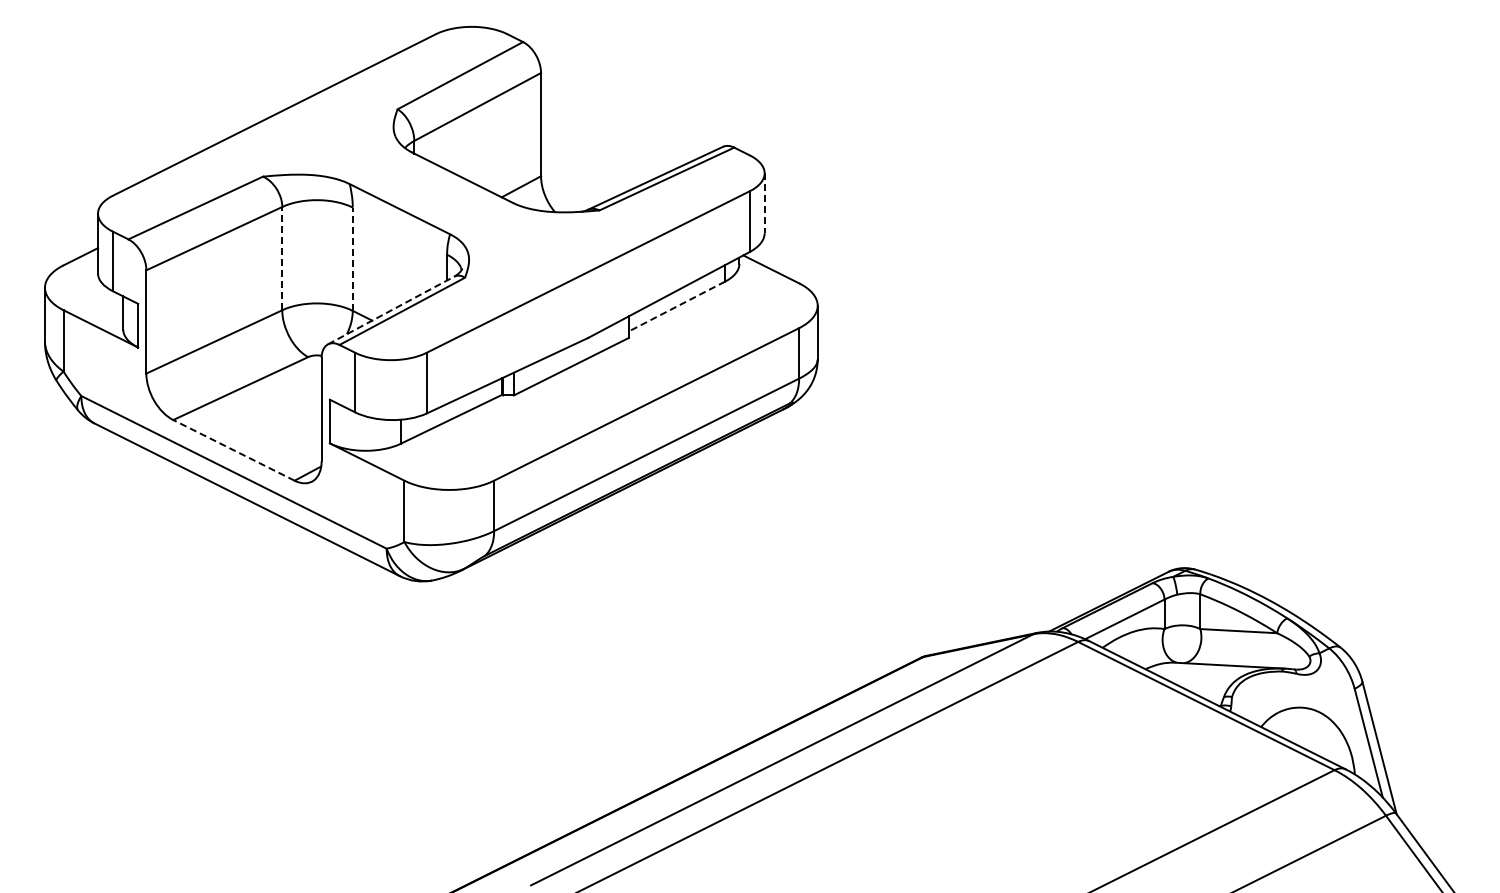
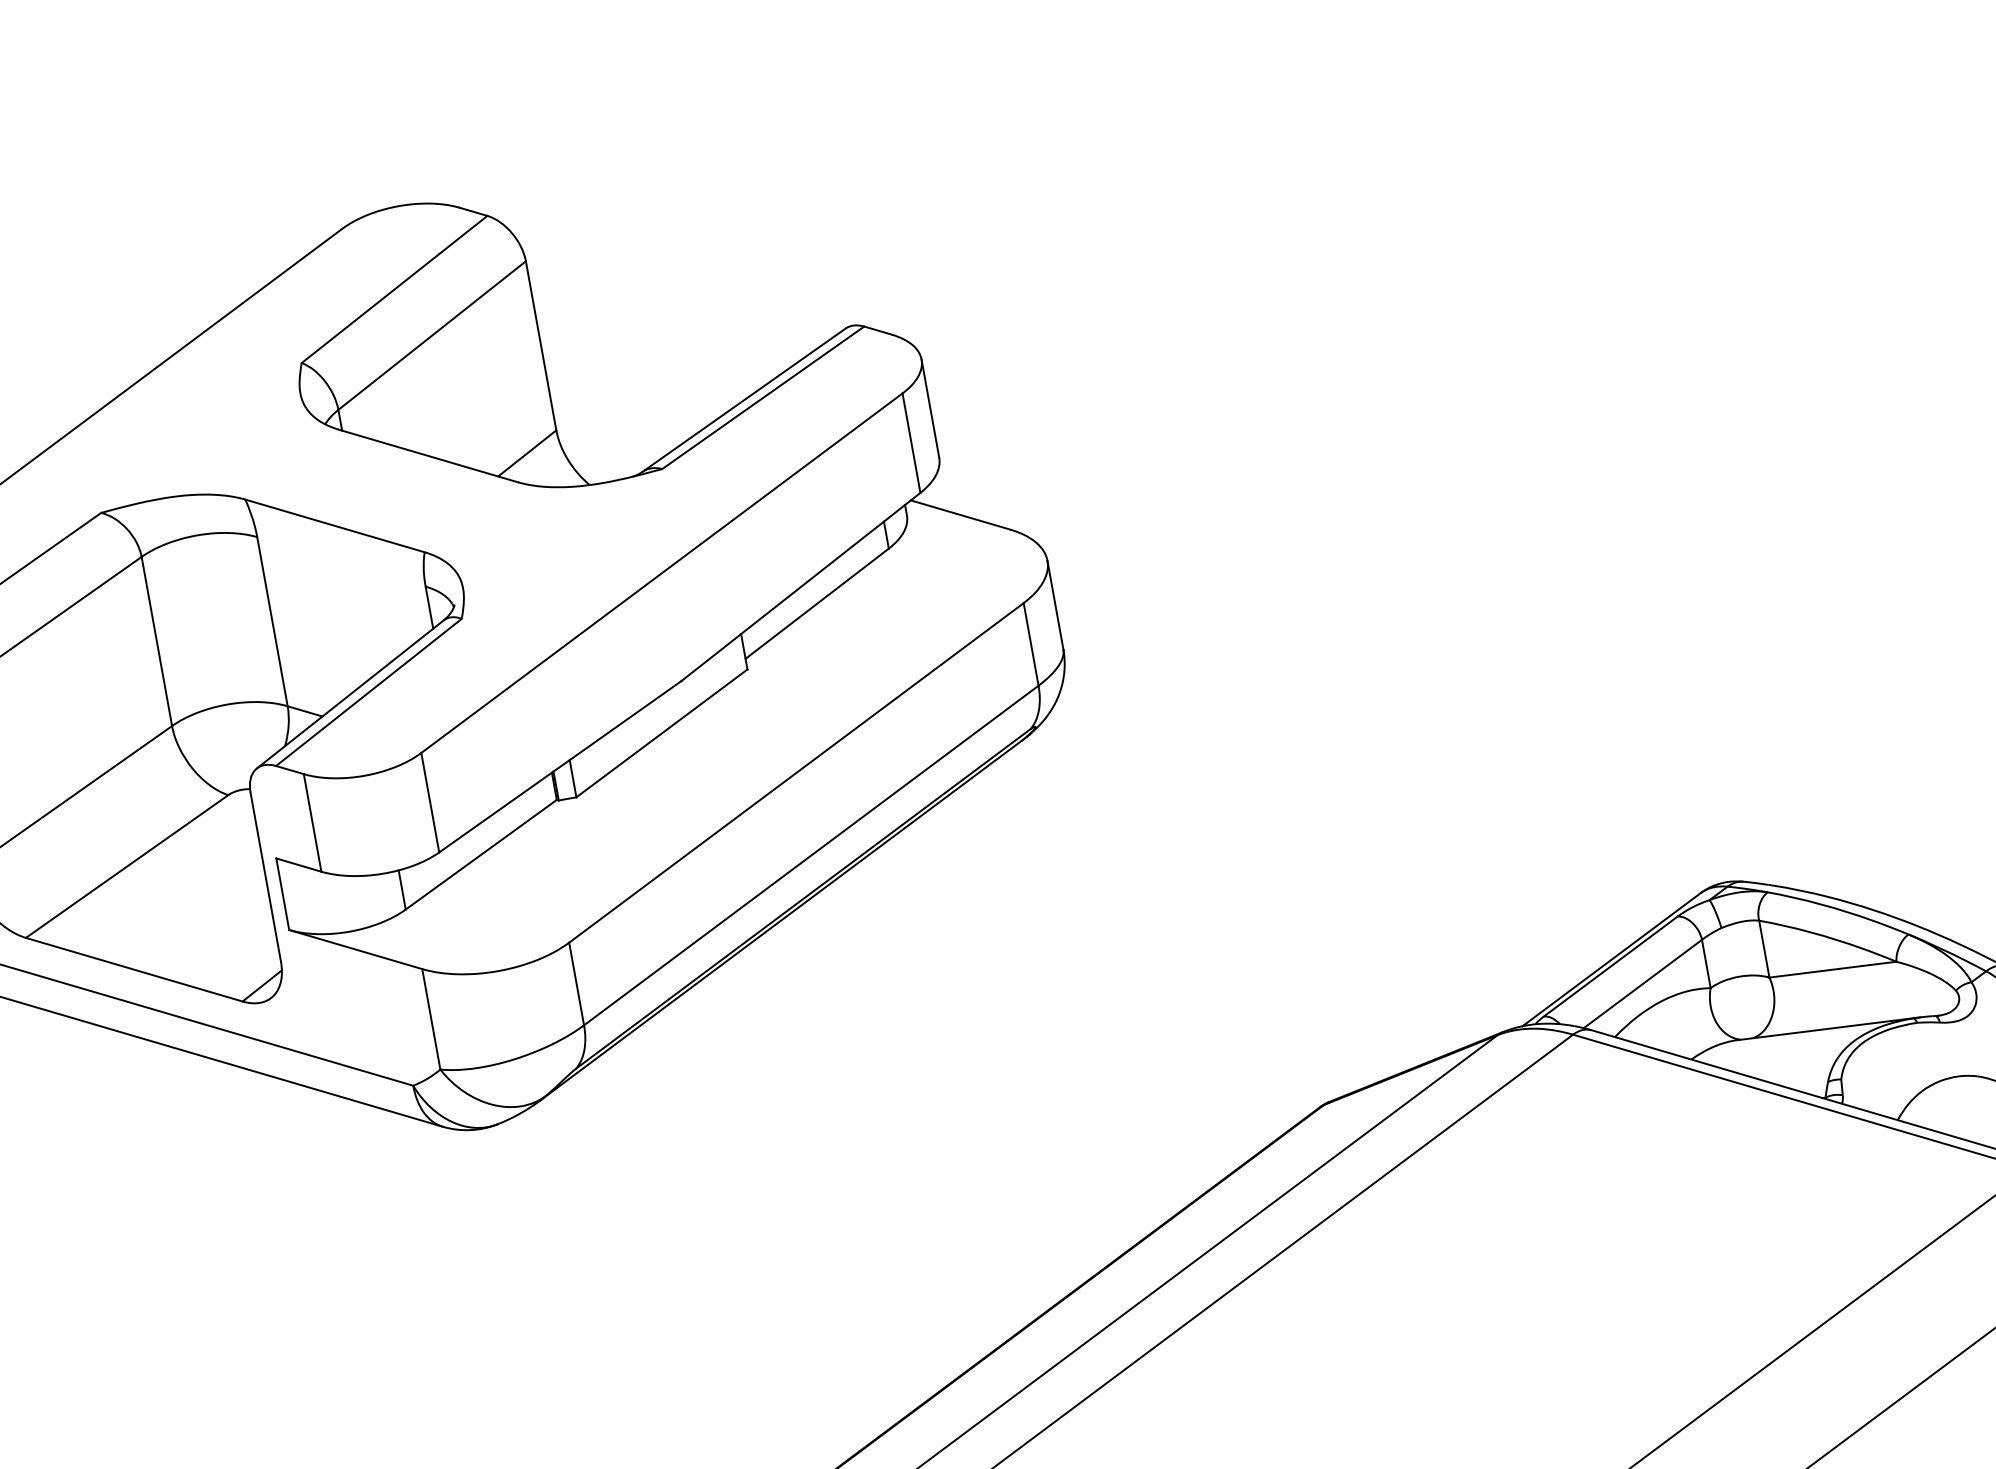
line: (764, 203) -> (930, 409), dashed -> solid
line: (282, 258) -> (157, 641), dashed -> solid
line: (352, 259) -> (272, 622), dashed -> solid
line: (676, 306) -> (816, 603), dashed -> solid
line: (391, 310) -> (350, 694), dashed -> solid
line: (234, 450) -> (135, 969), dashed -> solid

